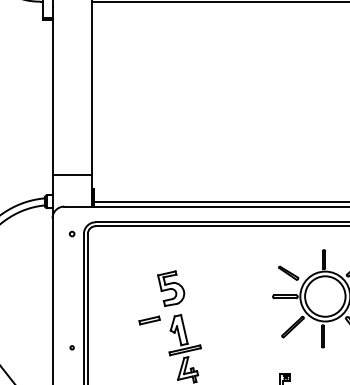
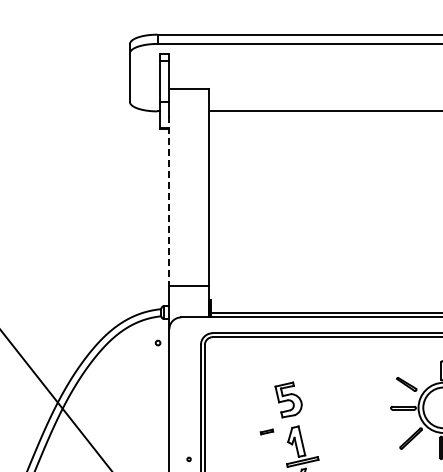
line: (52, 91) -> (169, 201), solid -> dashed
circle: (71, 233) -> (157, 342), moved
part: (149, 320) -> (266, 431), size x0.6

